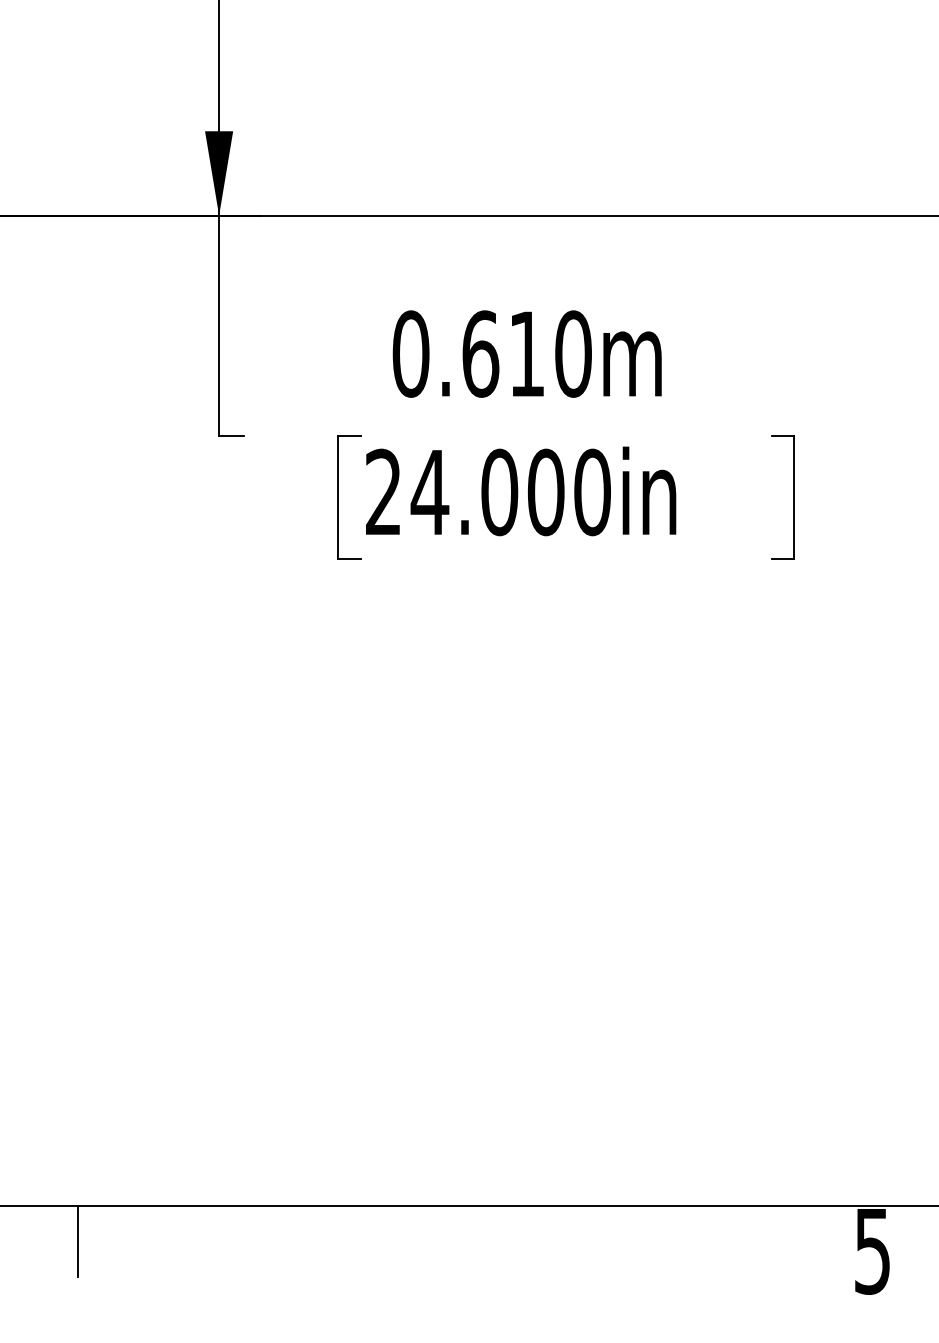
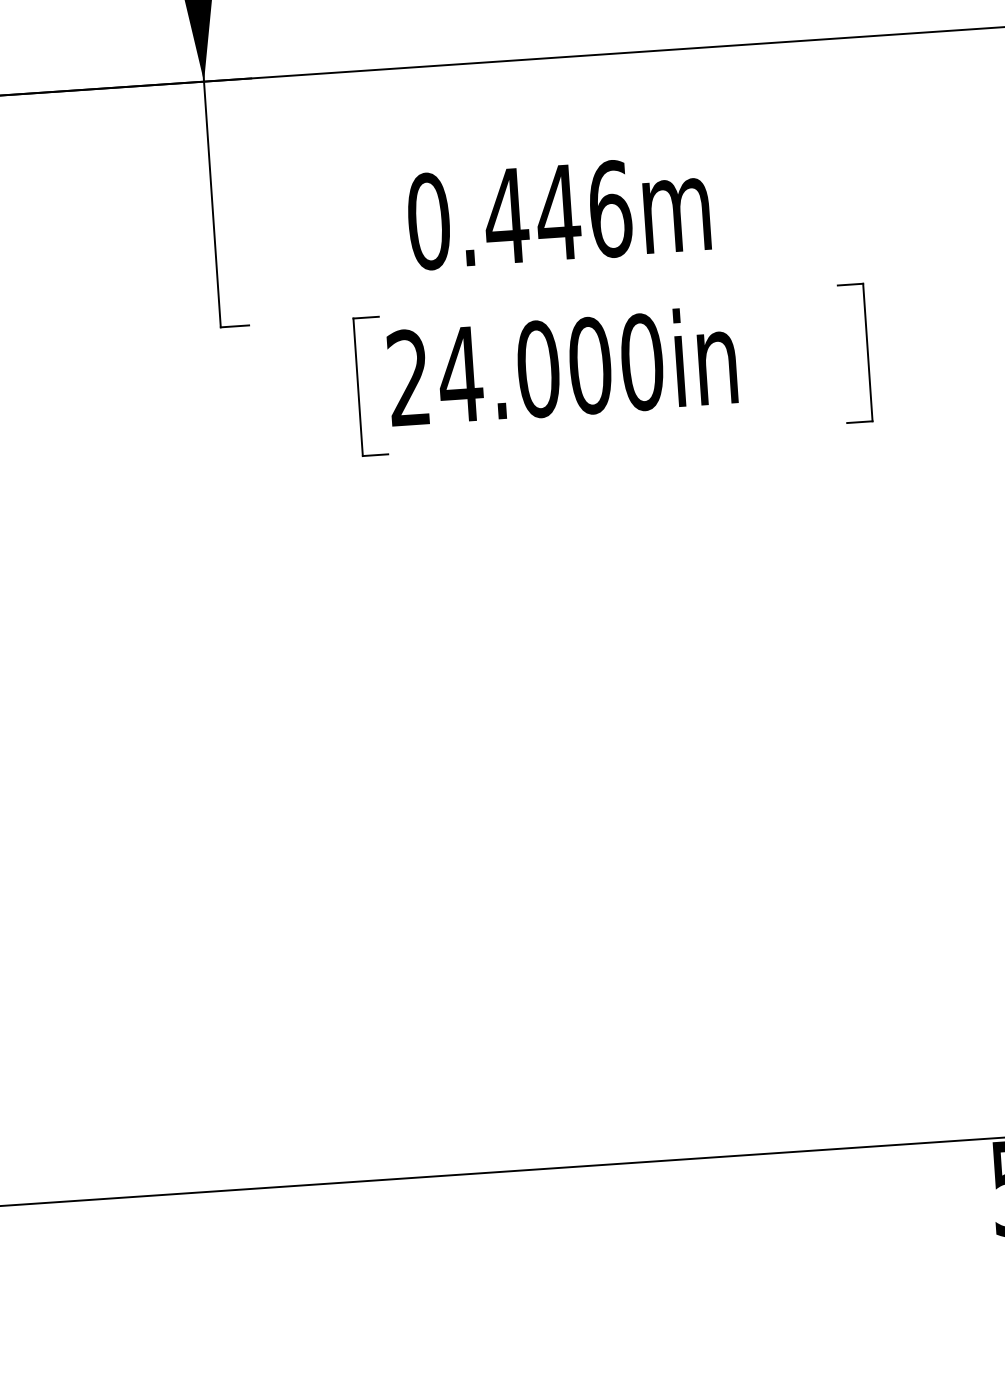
text: (526, 353) -> (557, 212), 0.610m -> 0.446m
line: (78, 1241) -> (125, 1237), removed

